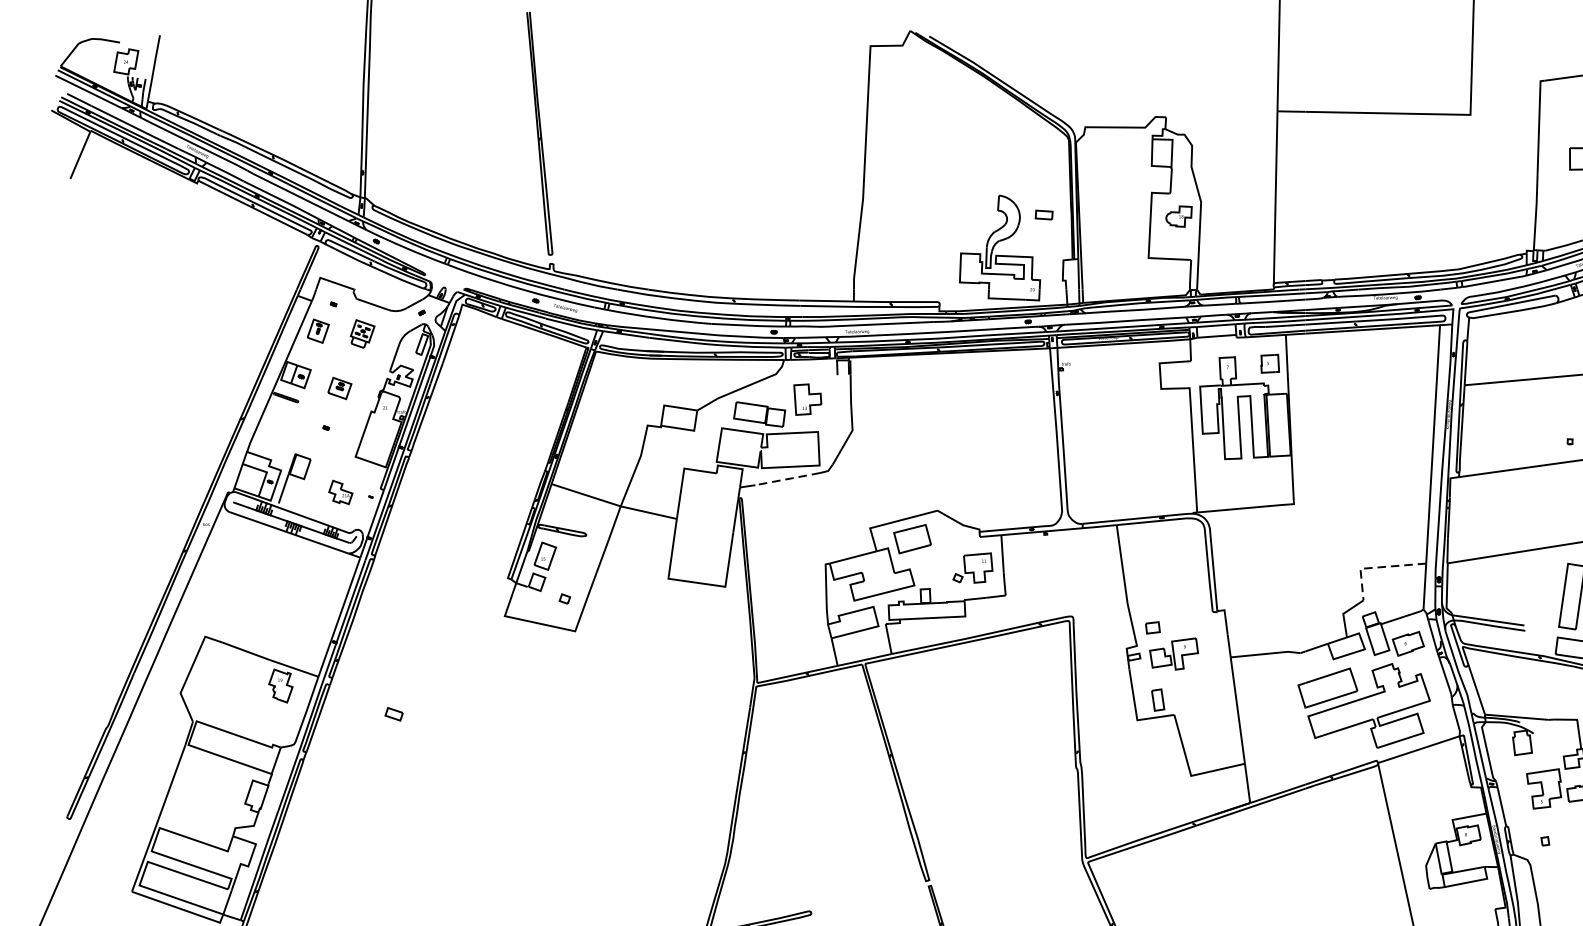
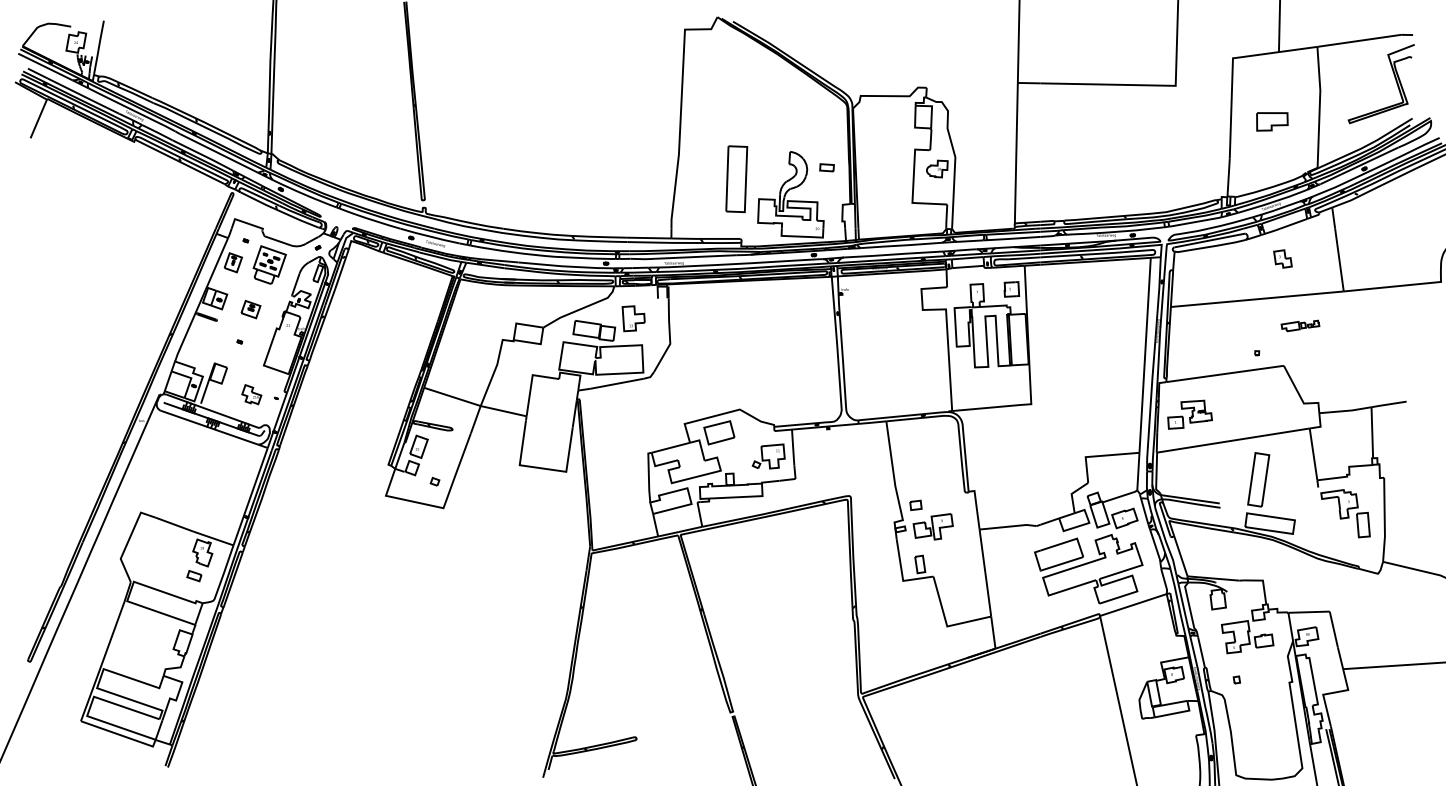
part: (933, 229) -> (736, 179), added
part: (362, 333) -> (269, 264), size x1.67
line: (787, 478) -> (617, 383), dashed -> solid
part: (1487, 516) -> (1189, 414), added
line: (1376, 568) -> (1098, 456), dashed -> solid
part: (394, 714) -> (194, 576), moved

